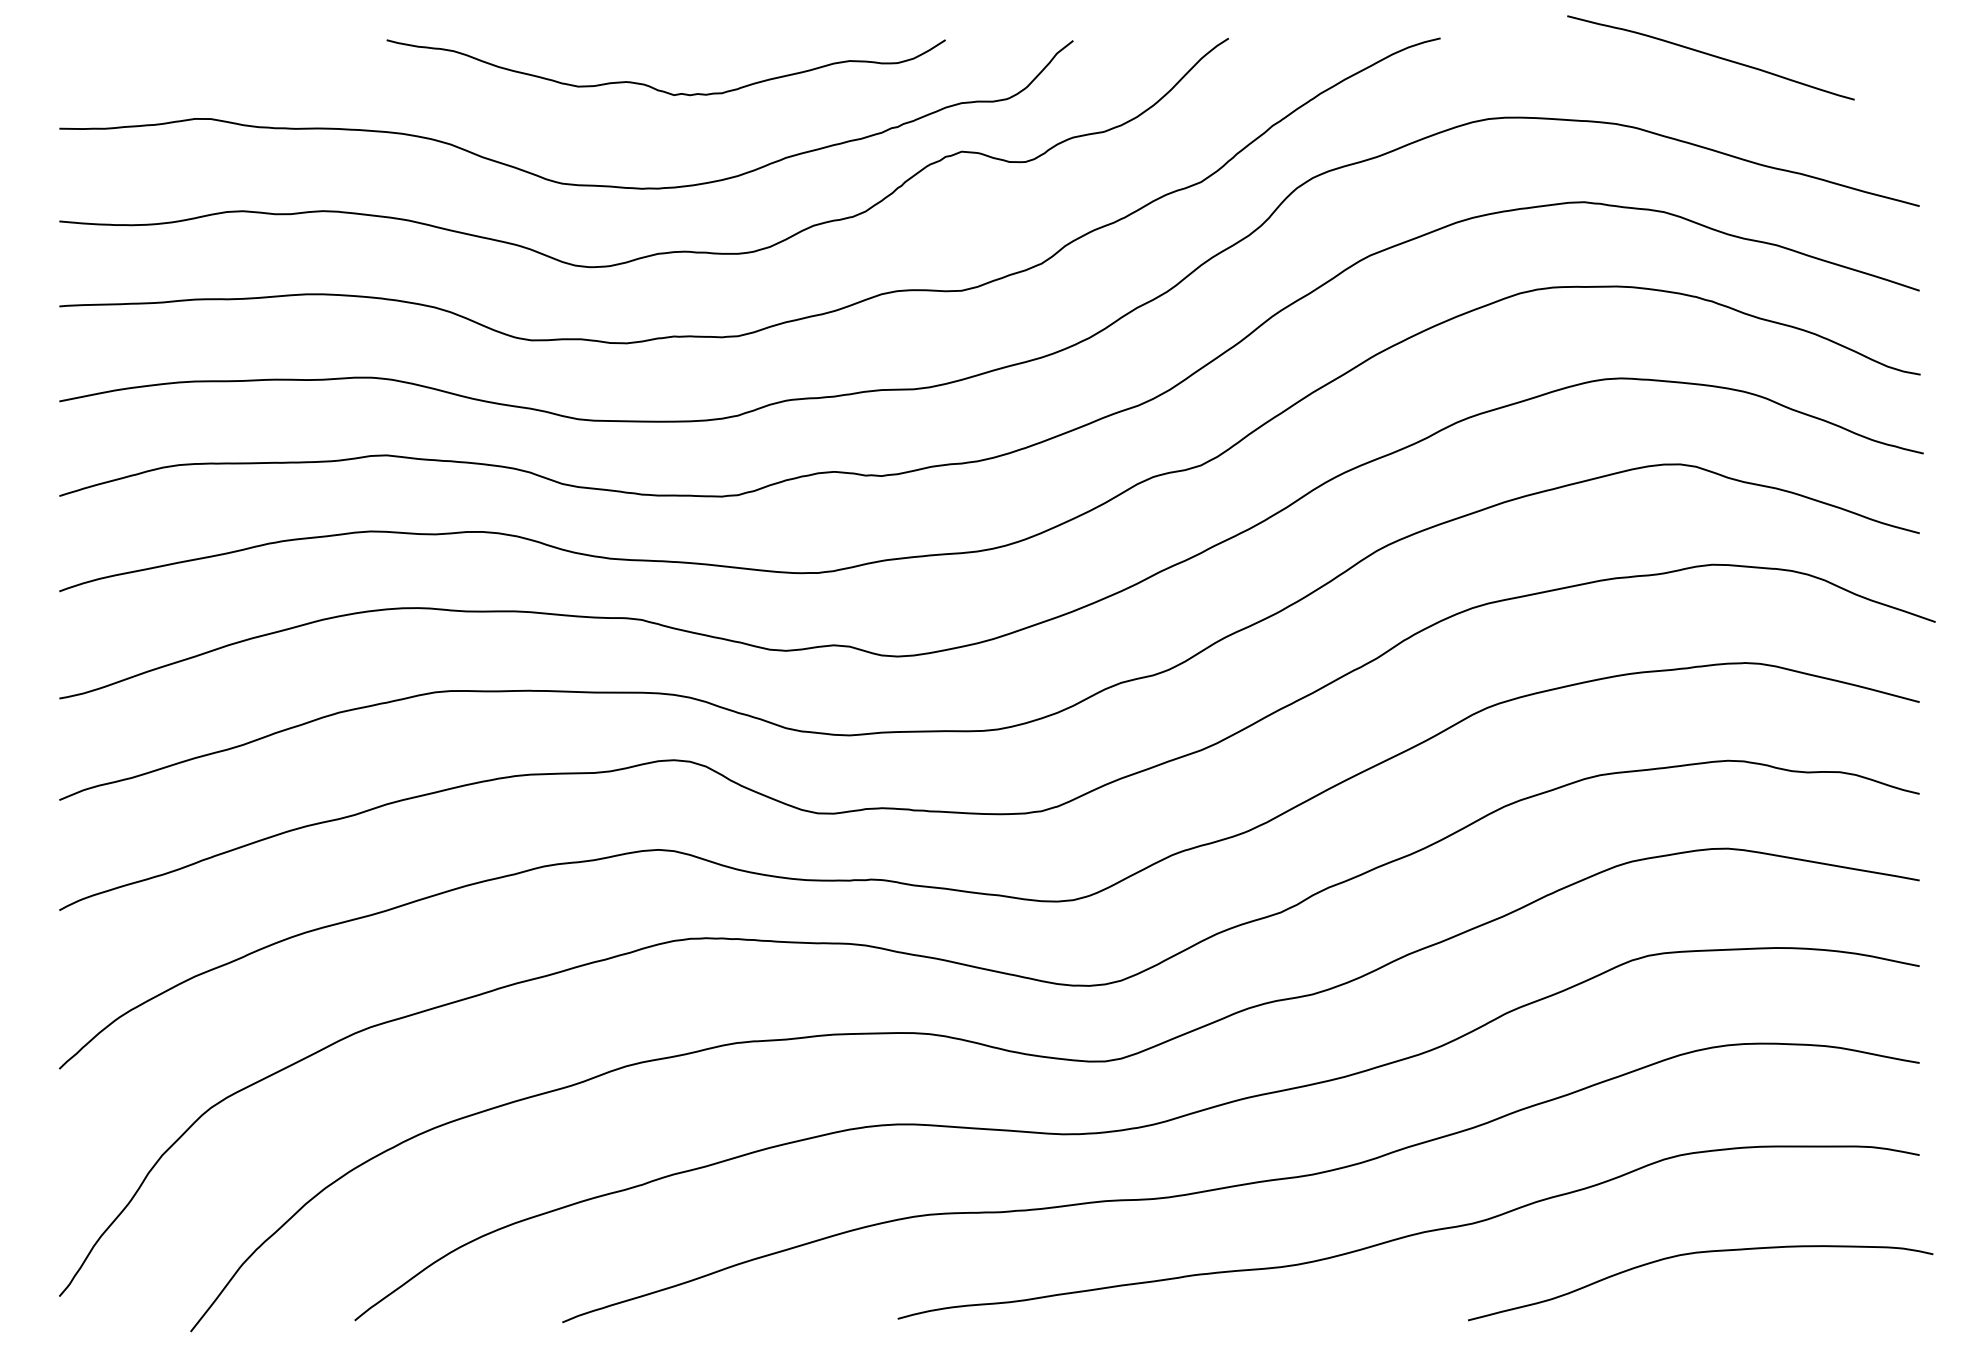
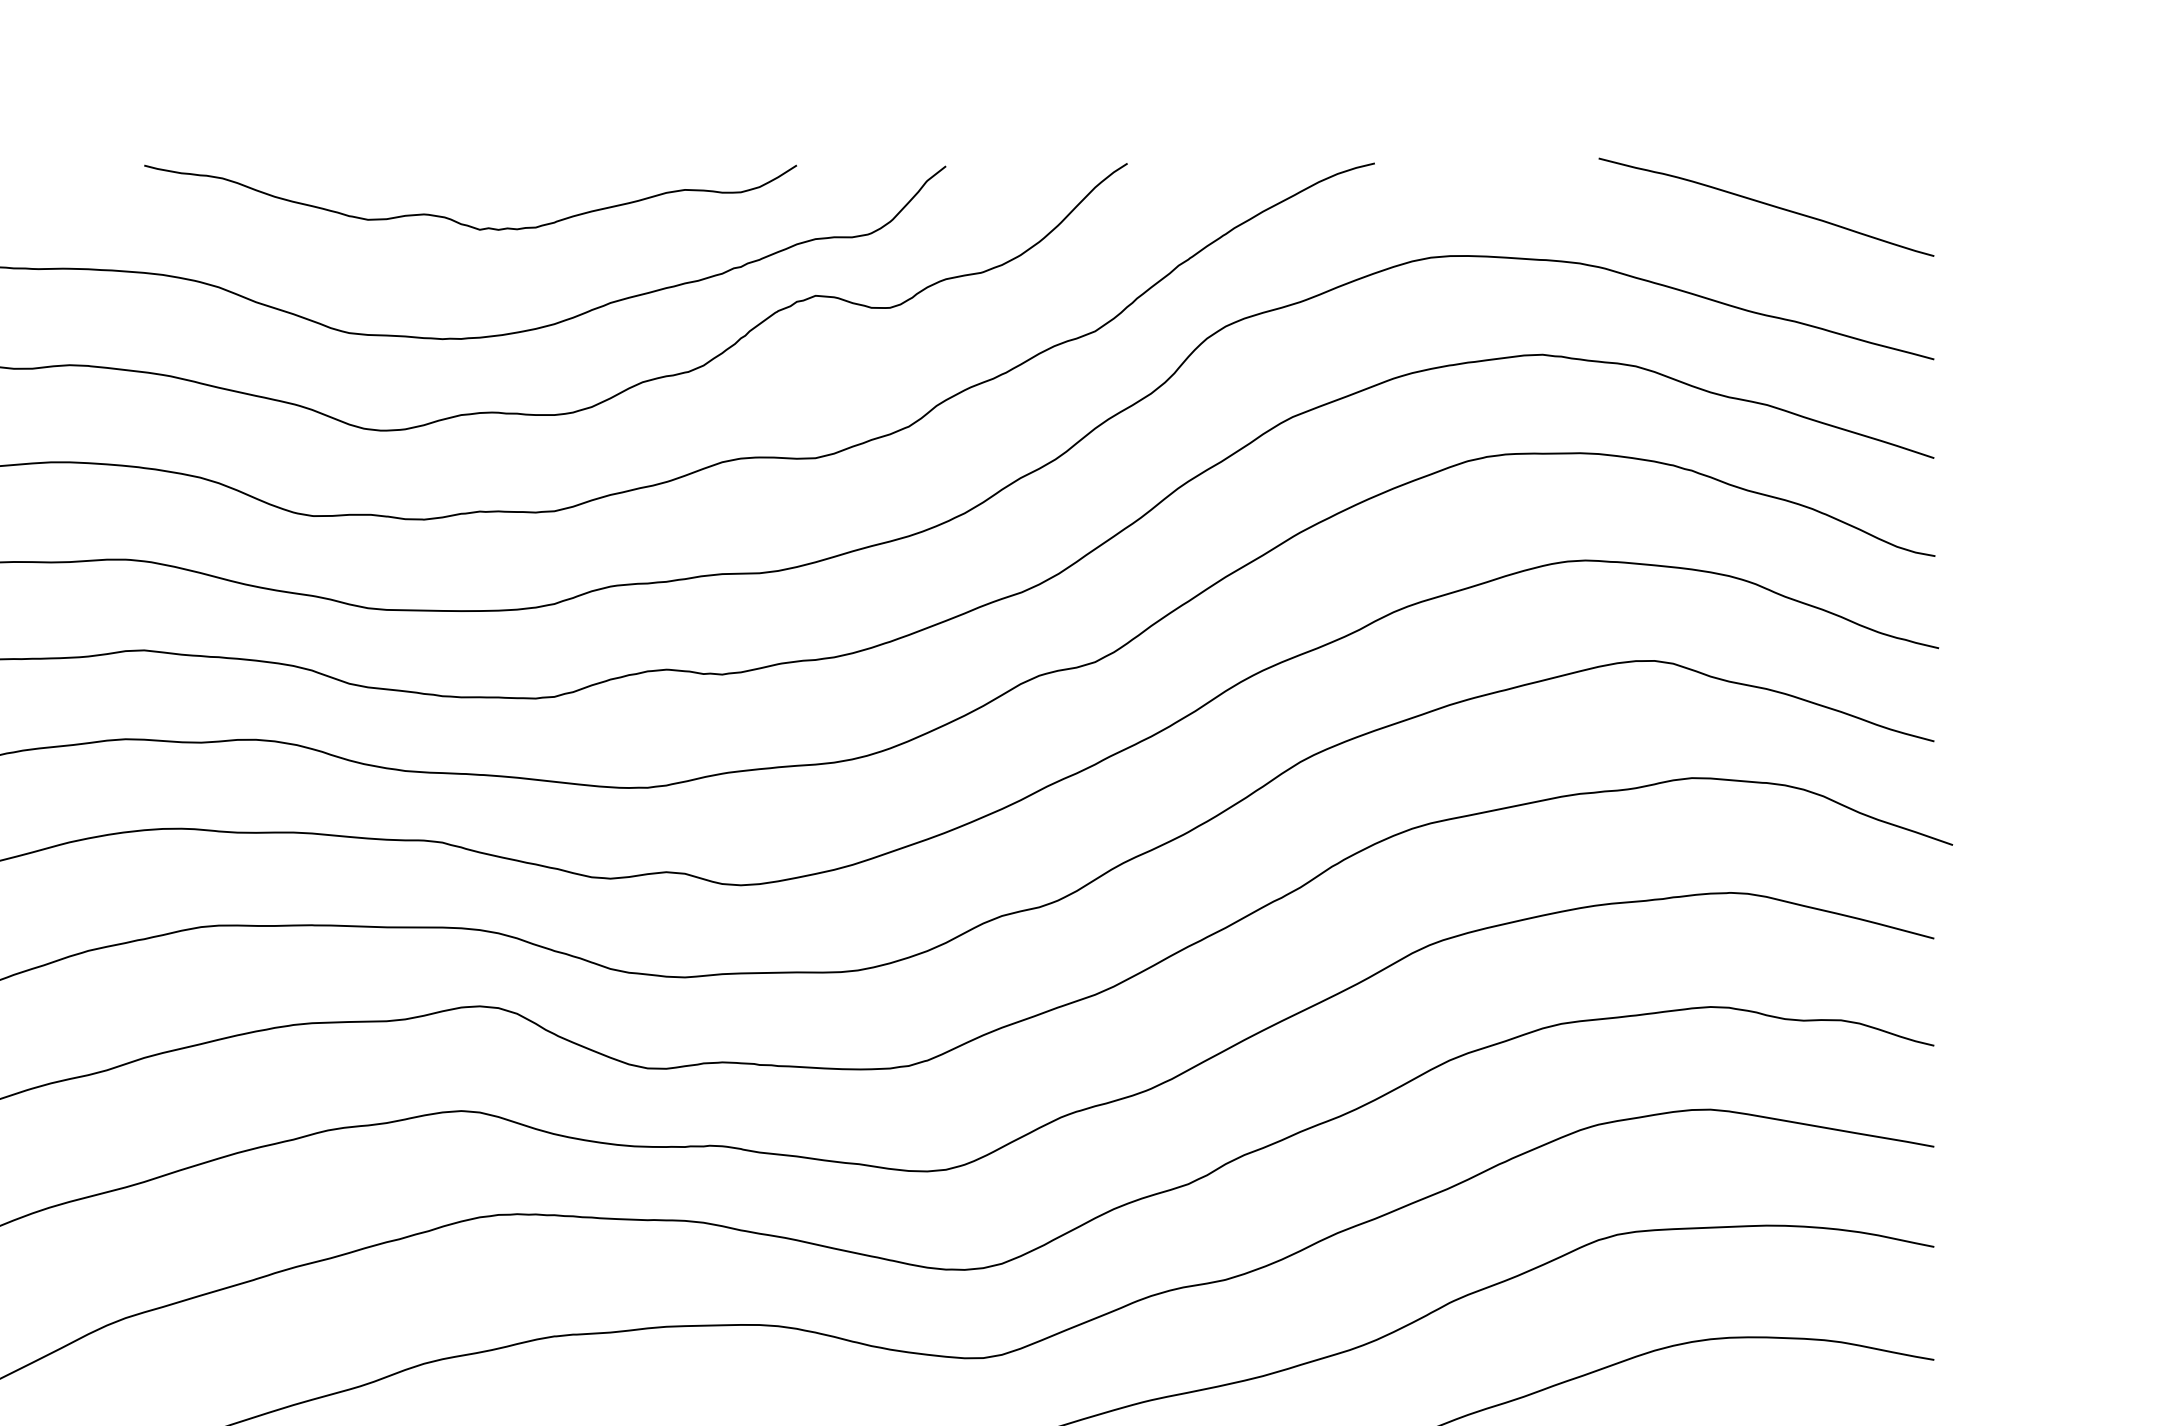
curve: (1711, 56) -> (1767, 205), moved

